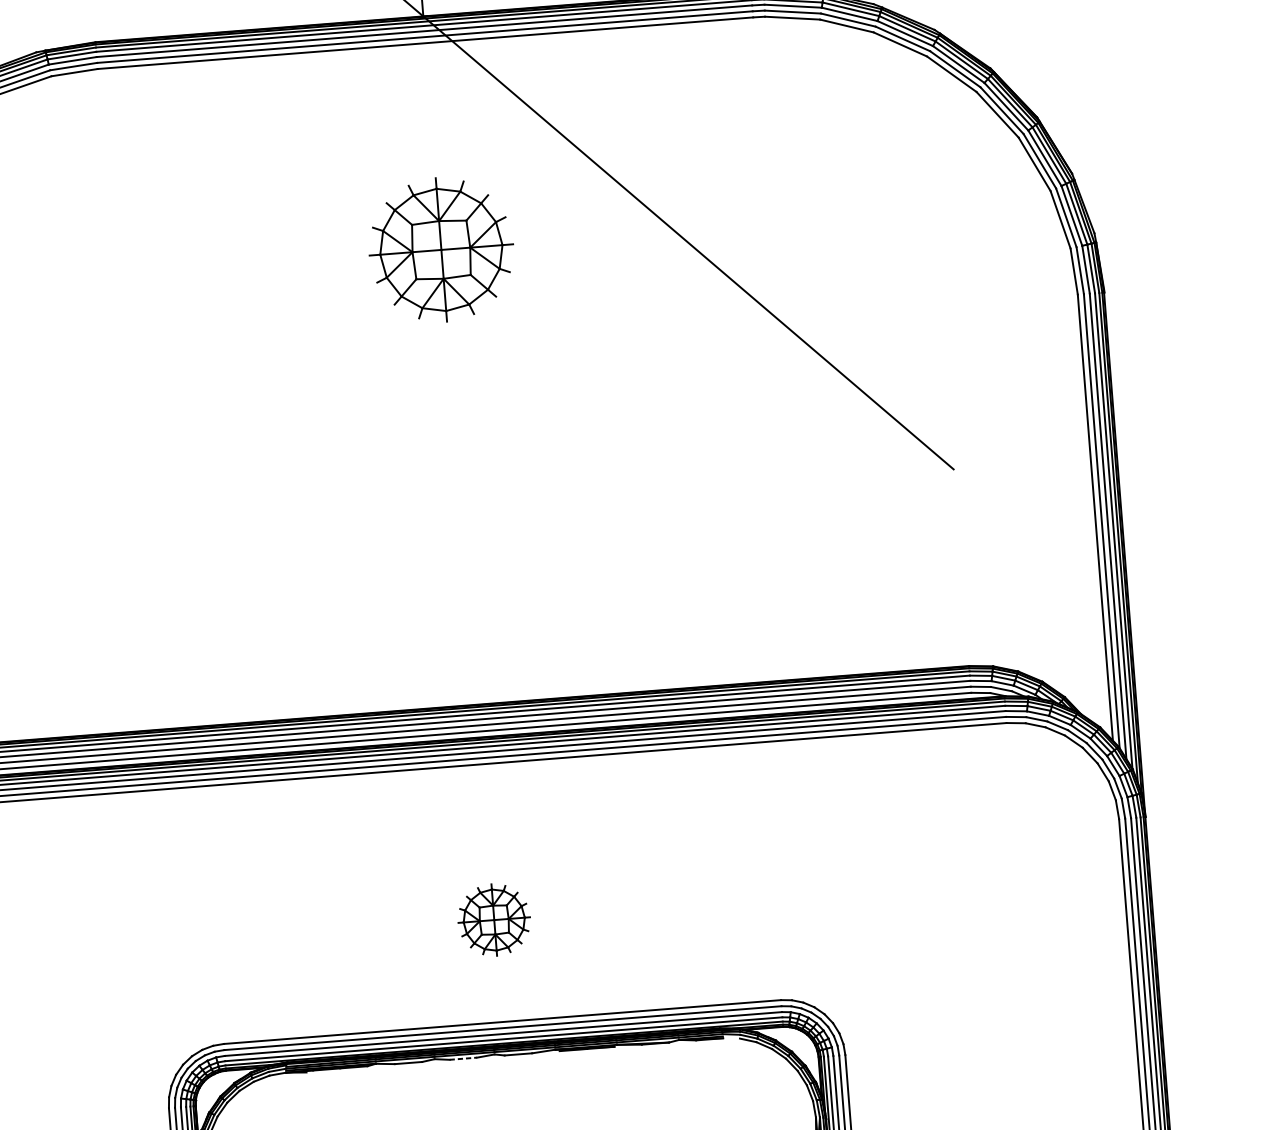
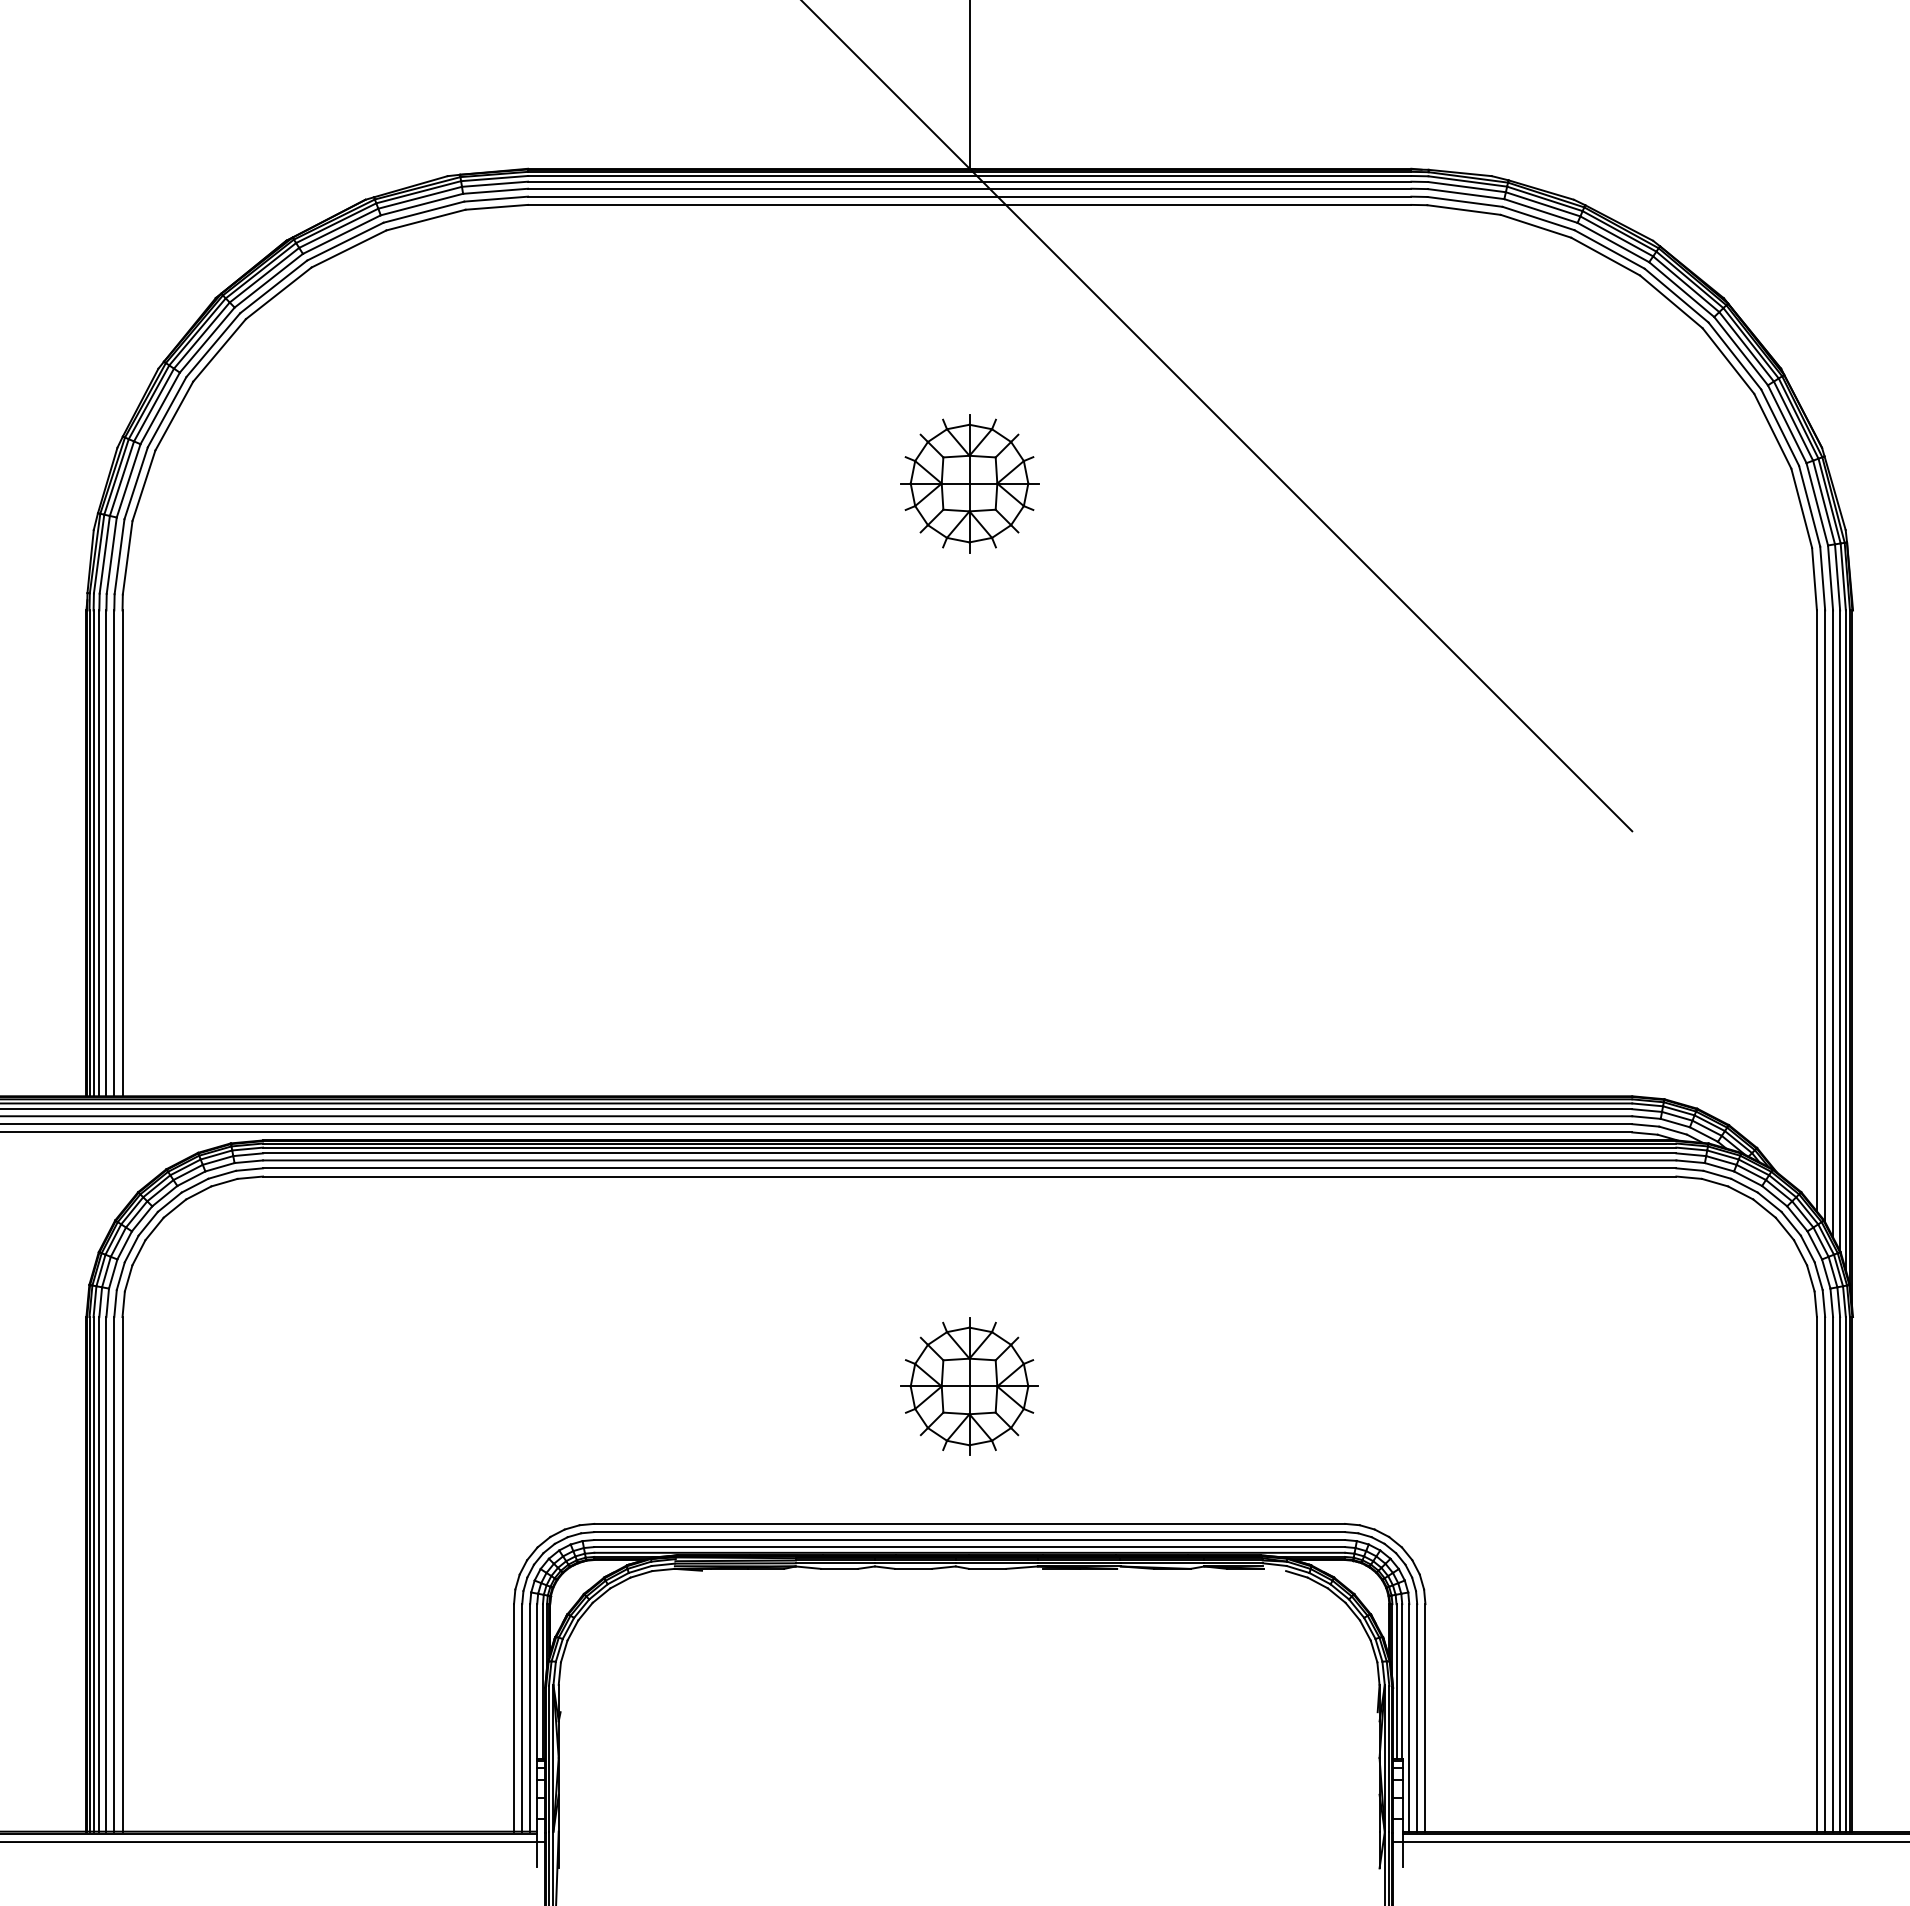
part: (441, 249) -> (969, 483), size x0.71
part: (494, 920) -> (969, 1386), size x1.43
line: (463, 1058) -> (913, 1568), dashed -> solid

